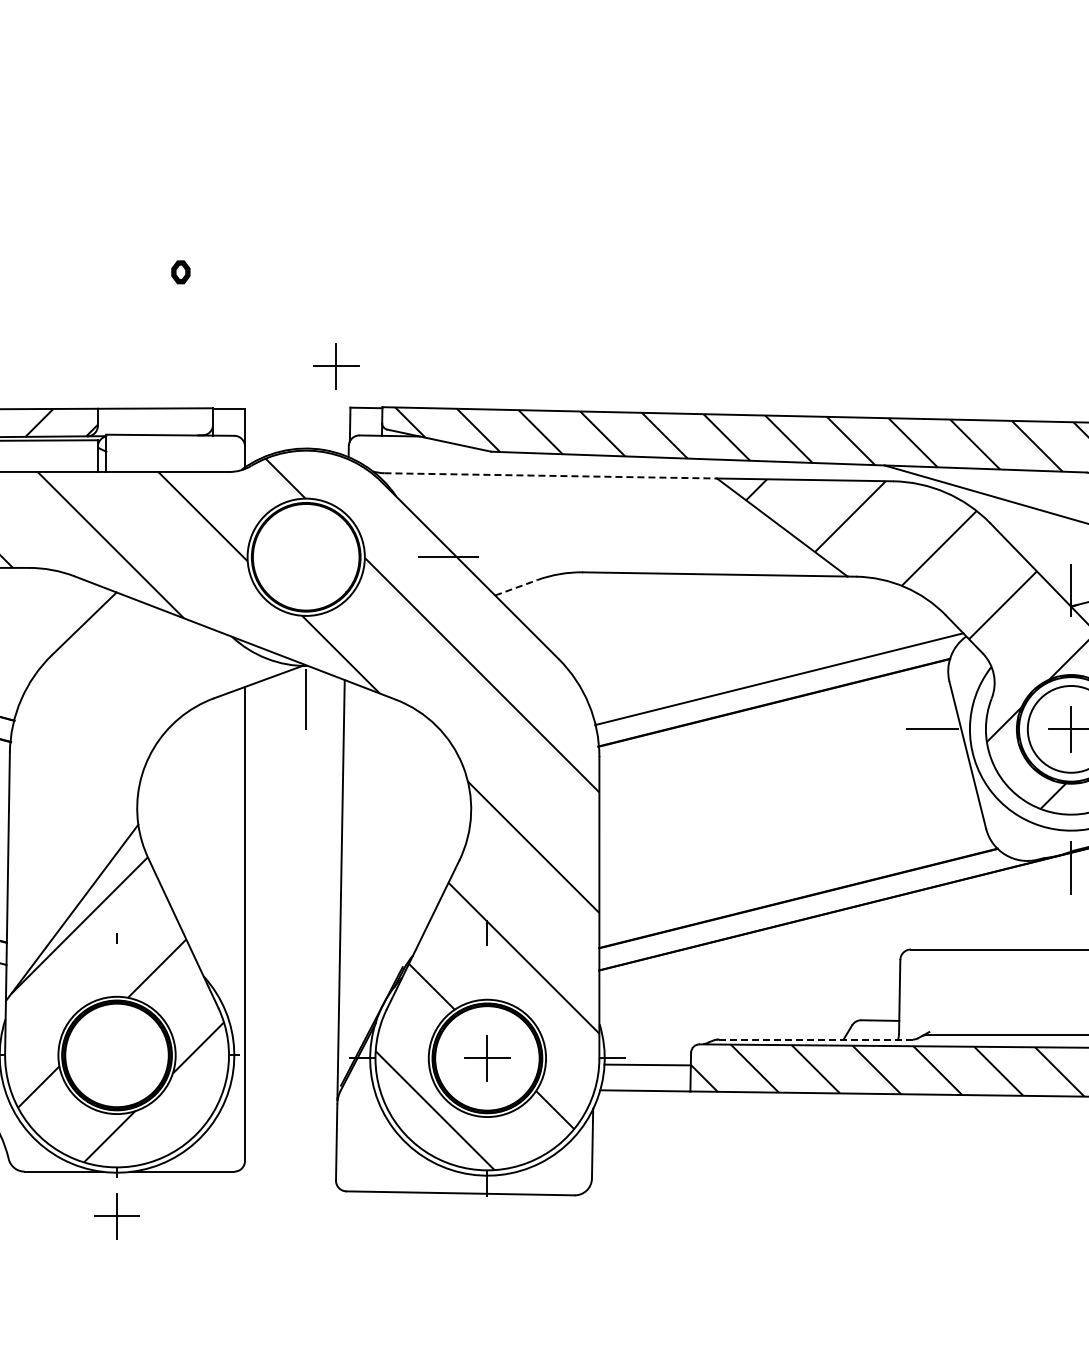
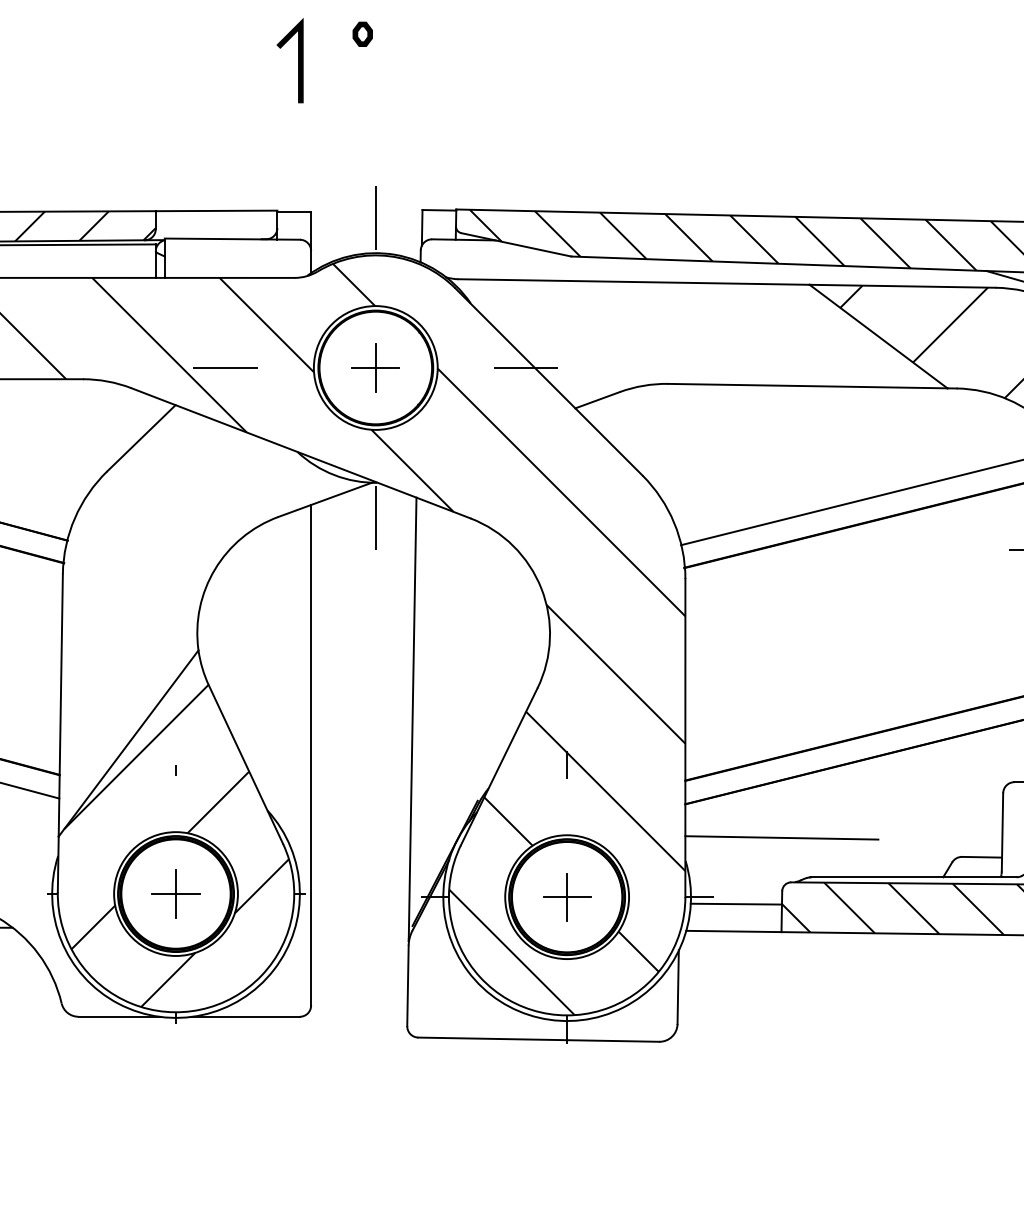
line: (232, 266) -> (297, 60), added
part: (180, 272) -> (362, 34), moved
part: (336, 366) -> (376, 368), moved
line: (306, 414) -> (376, 217), added
line: (551, 475) -> (634, 281), dashed -> solid
line: (163, 557) -> (225, 368), added
line: (516, 587) -> (597, 399), dashed -> solid
line: (690, 1001) -> (781, 837), added
line: (816, 1039) -> (914, 877), dashed -> solid
part: (116, 1216) -> (175, 894), moved

